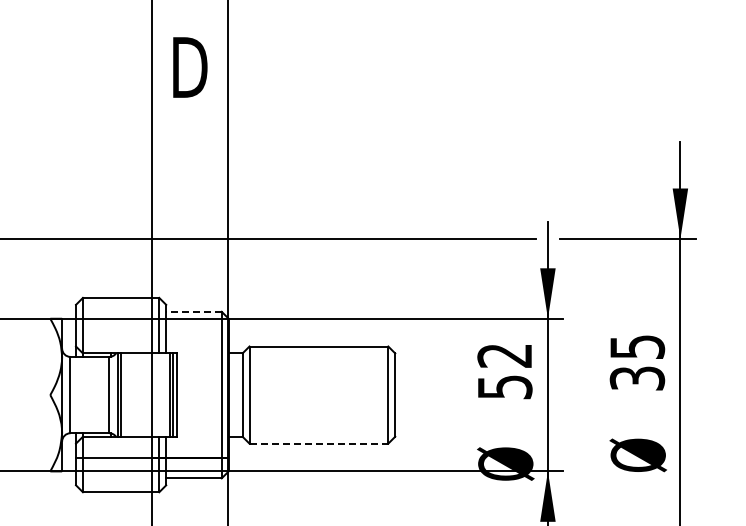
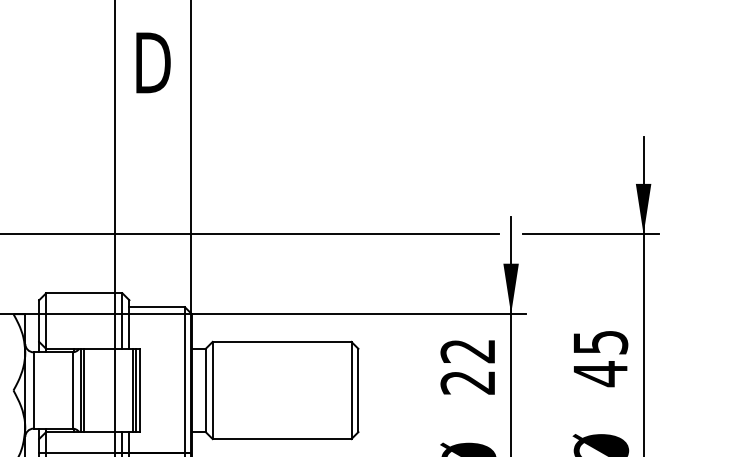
line: (193, 311) -> (156, 306), dashed -> solid
text: (637, 378) -> (600, 373), 35 -> 45
text: (504, 387) -> (467, 382), 52 -> 22
line: (319, 443) -> (282, 438), dashed -> solid

